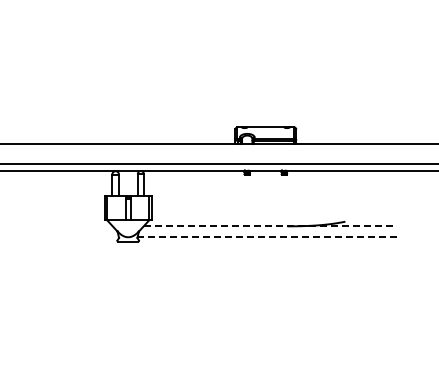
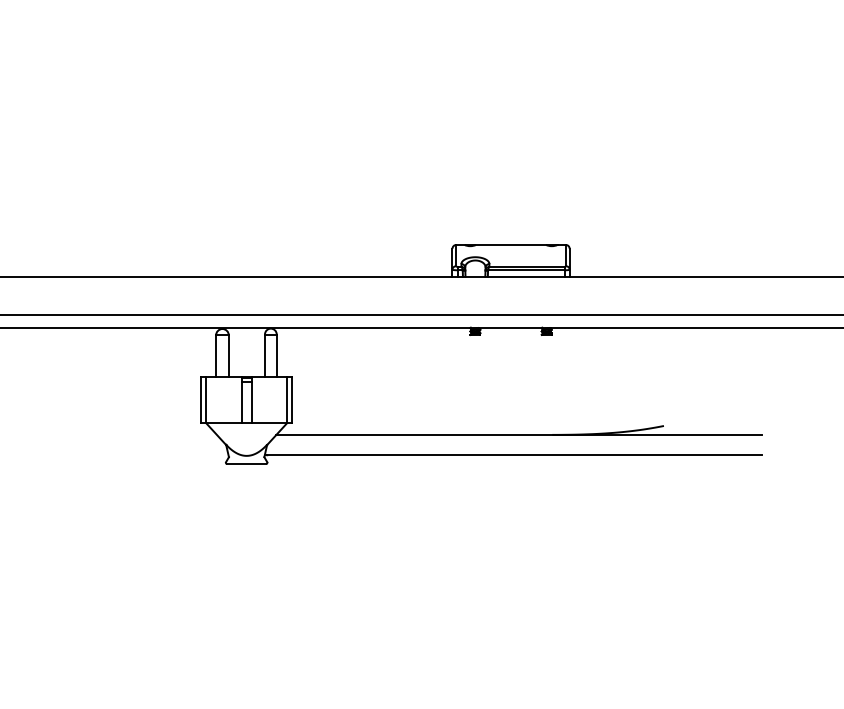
line: (270, 226) -> (519, 435), dashed -> solid
line: (266, 236) -> (512, 454), dashed -> solid

